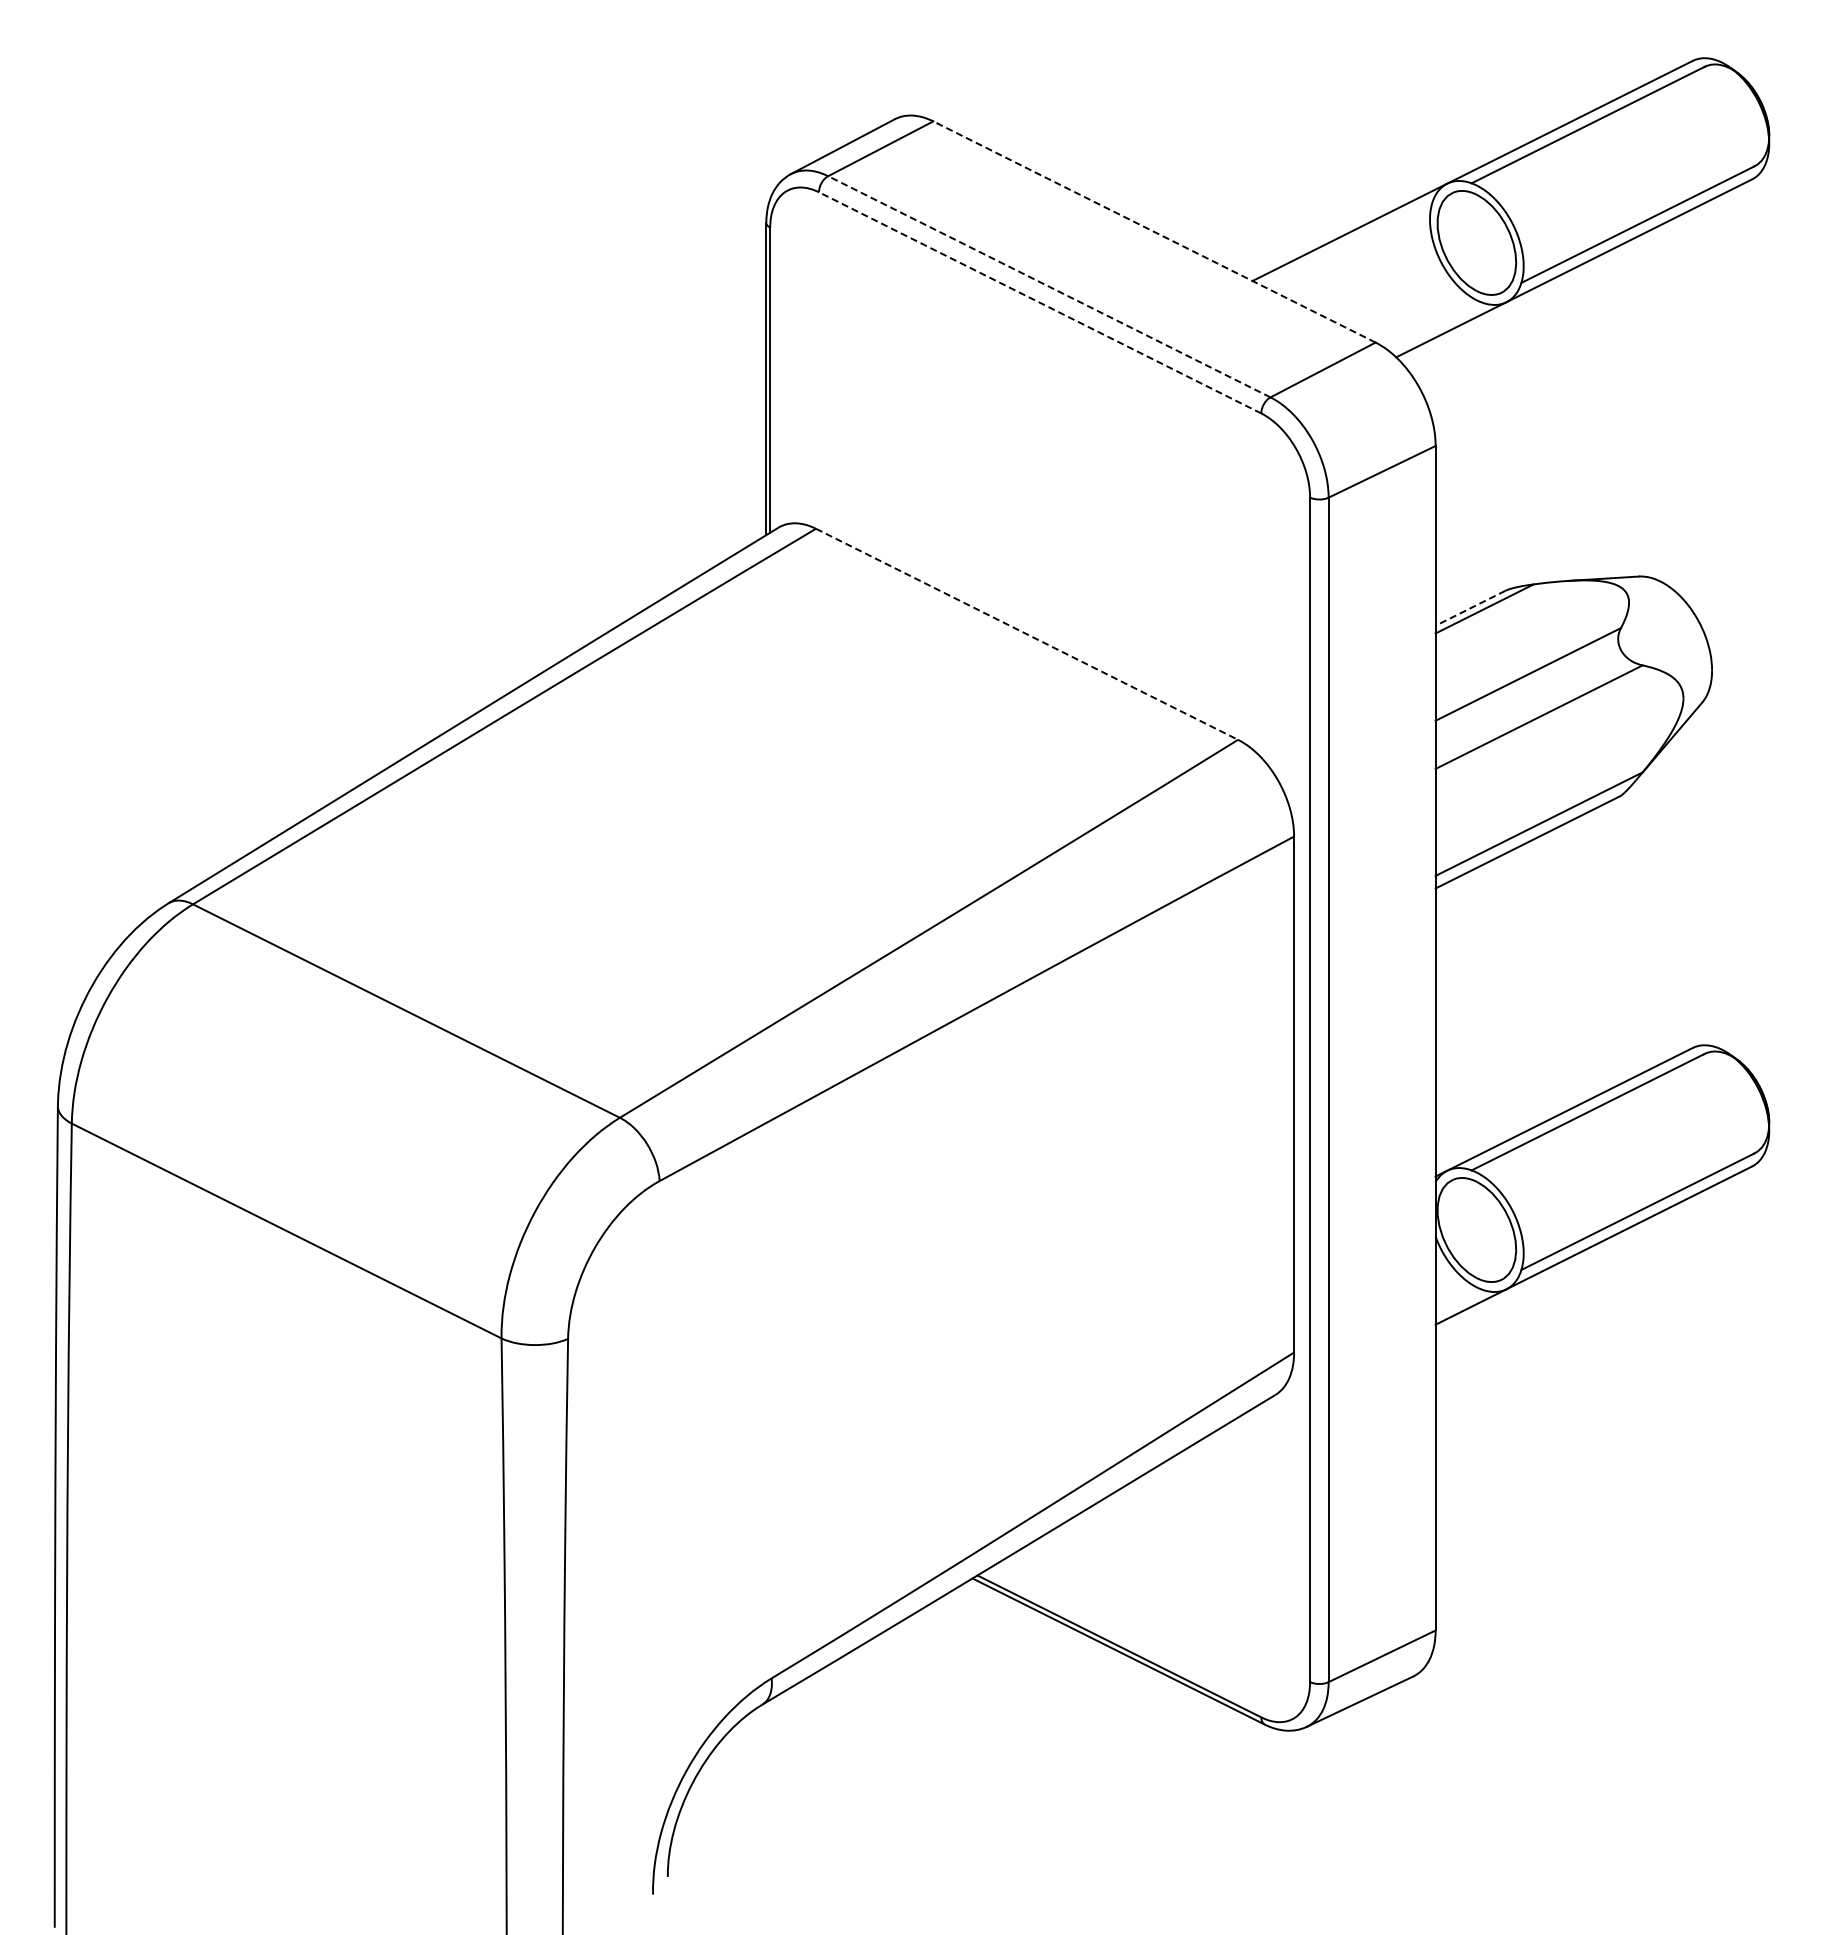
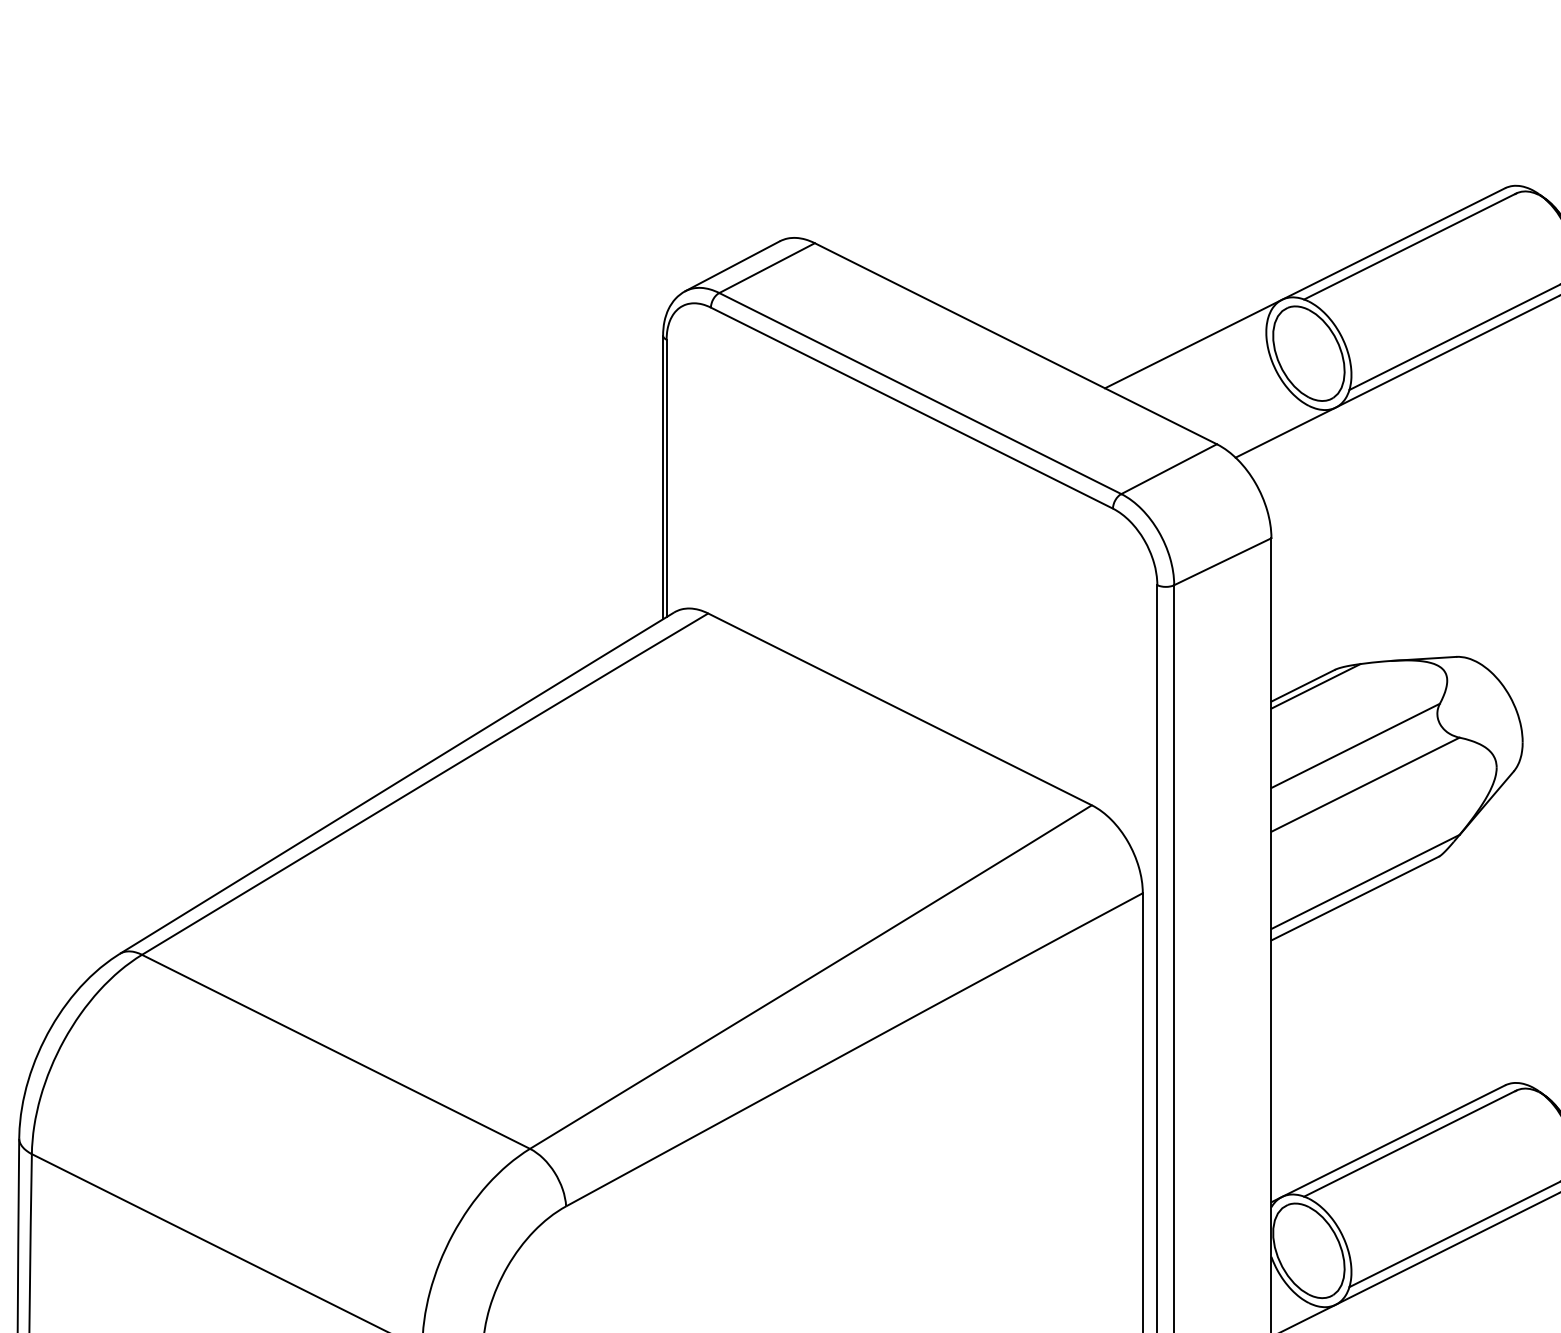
line: (1154, 231) -> (1015, 343), dashed -> solid
line: (1048, 286) -> (919, 393), dashed -> solid
line: (1039, 302) -> (911, 407), dashed -> solid
line: (1470, 608) -> (1303, 685), dashed -> solid
line: (1027, 634) -> (900, 709), dashed -> solid

